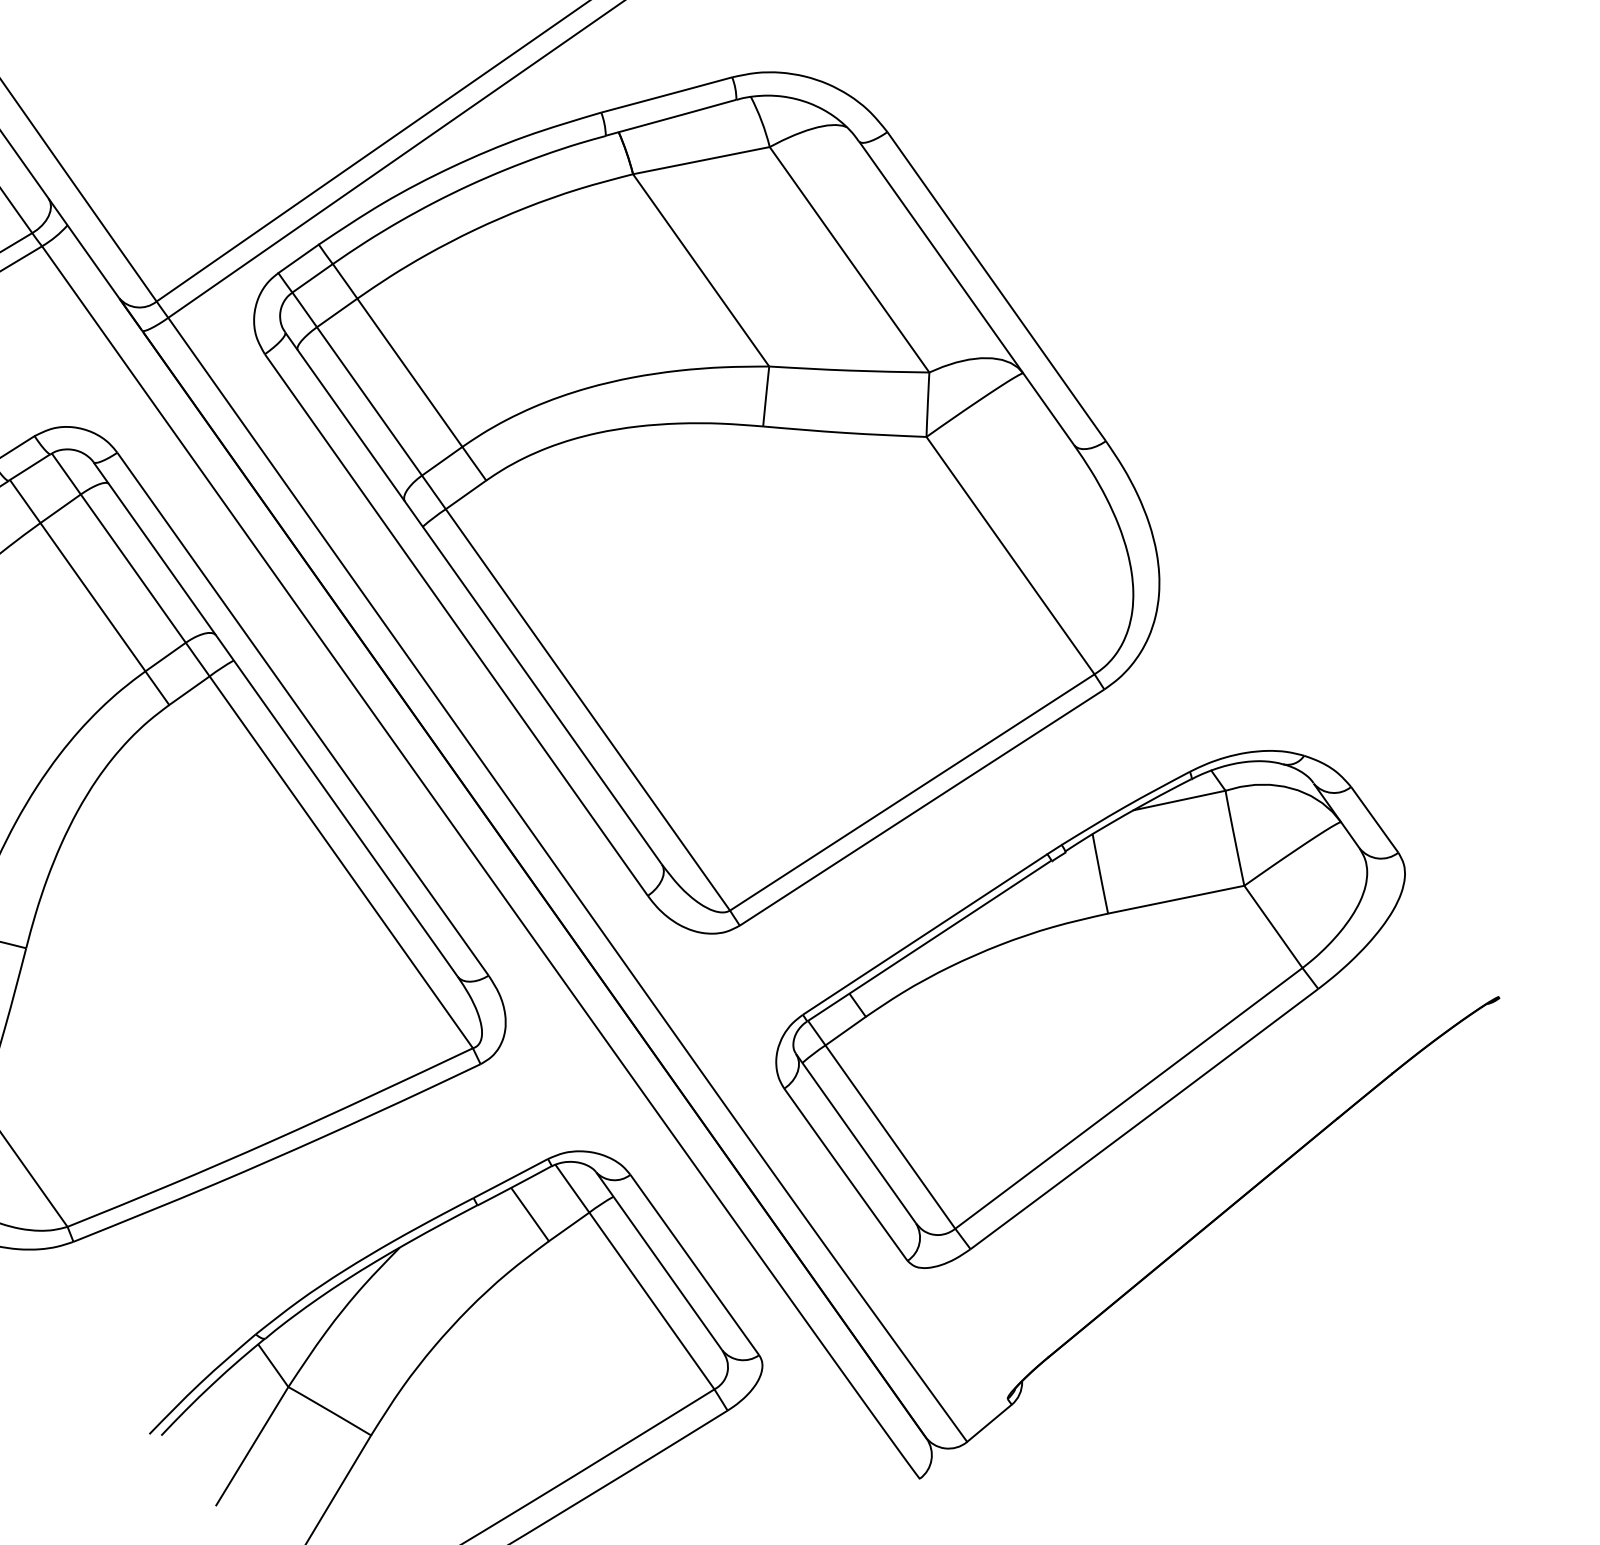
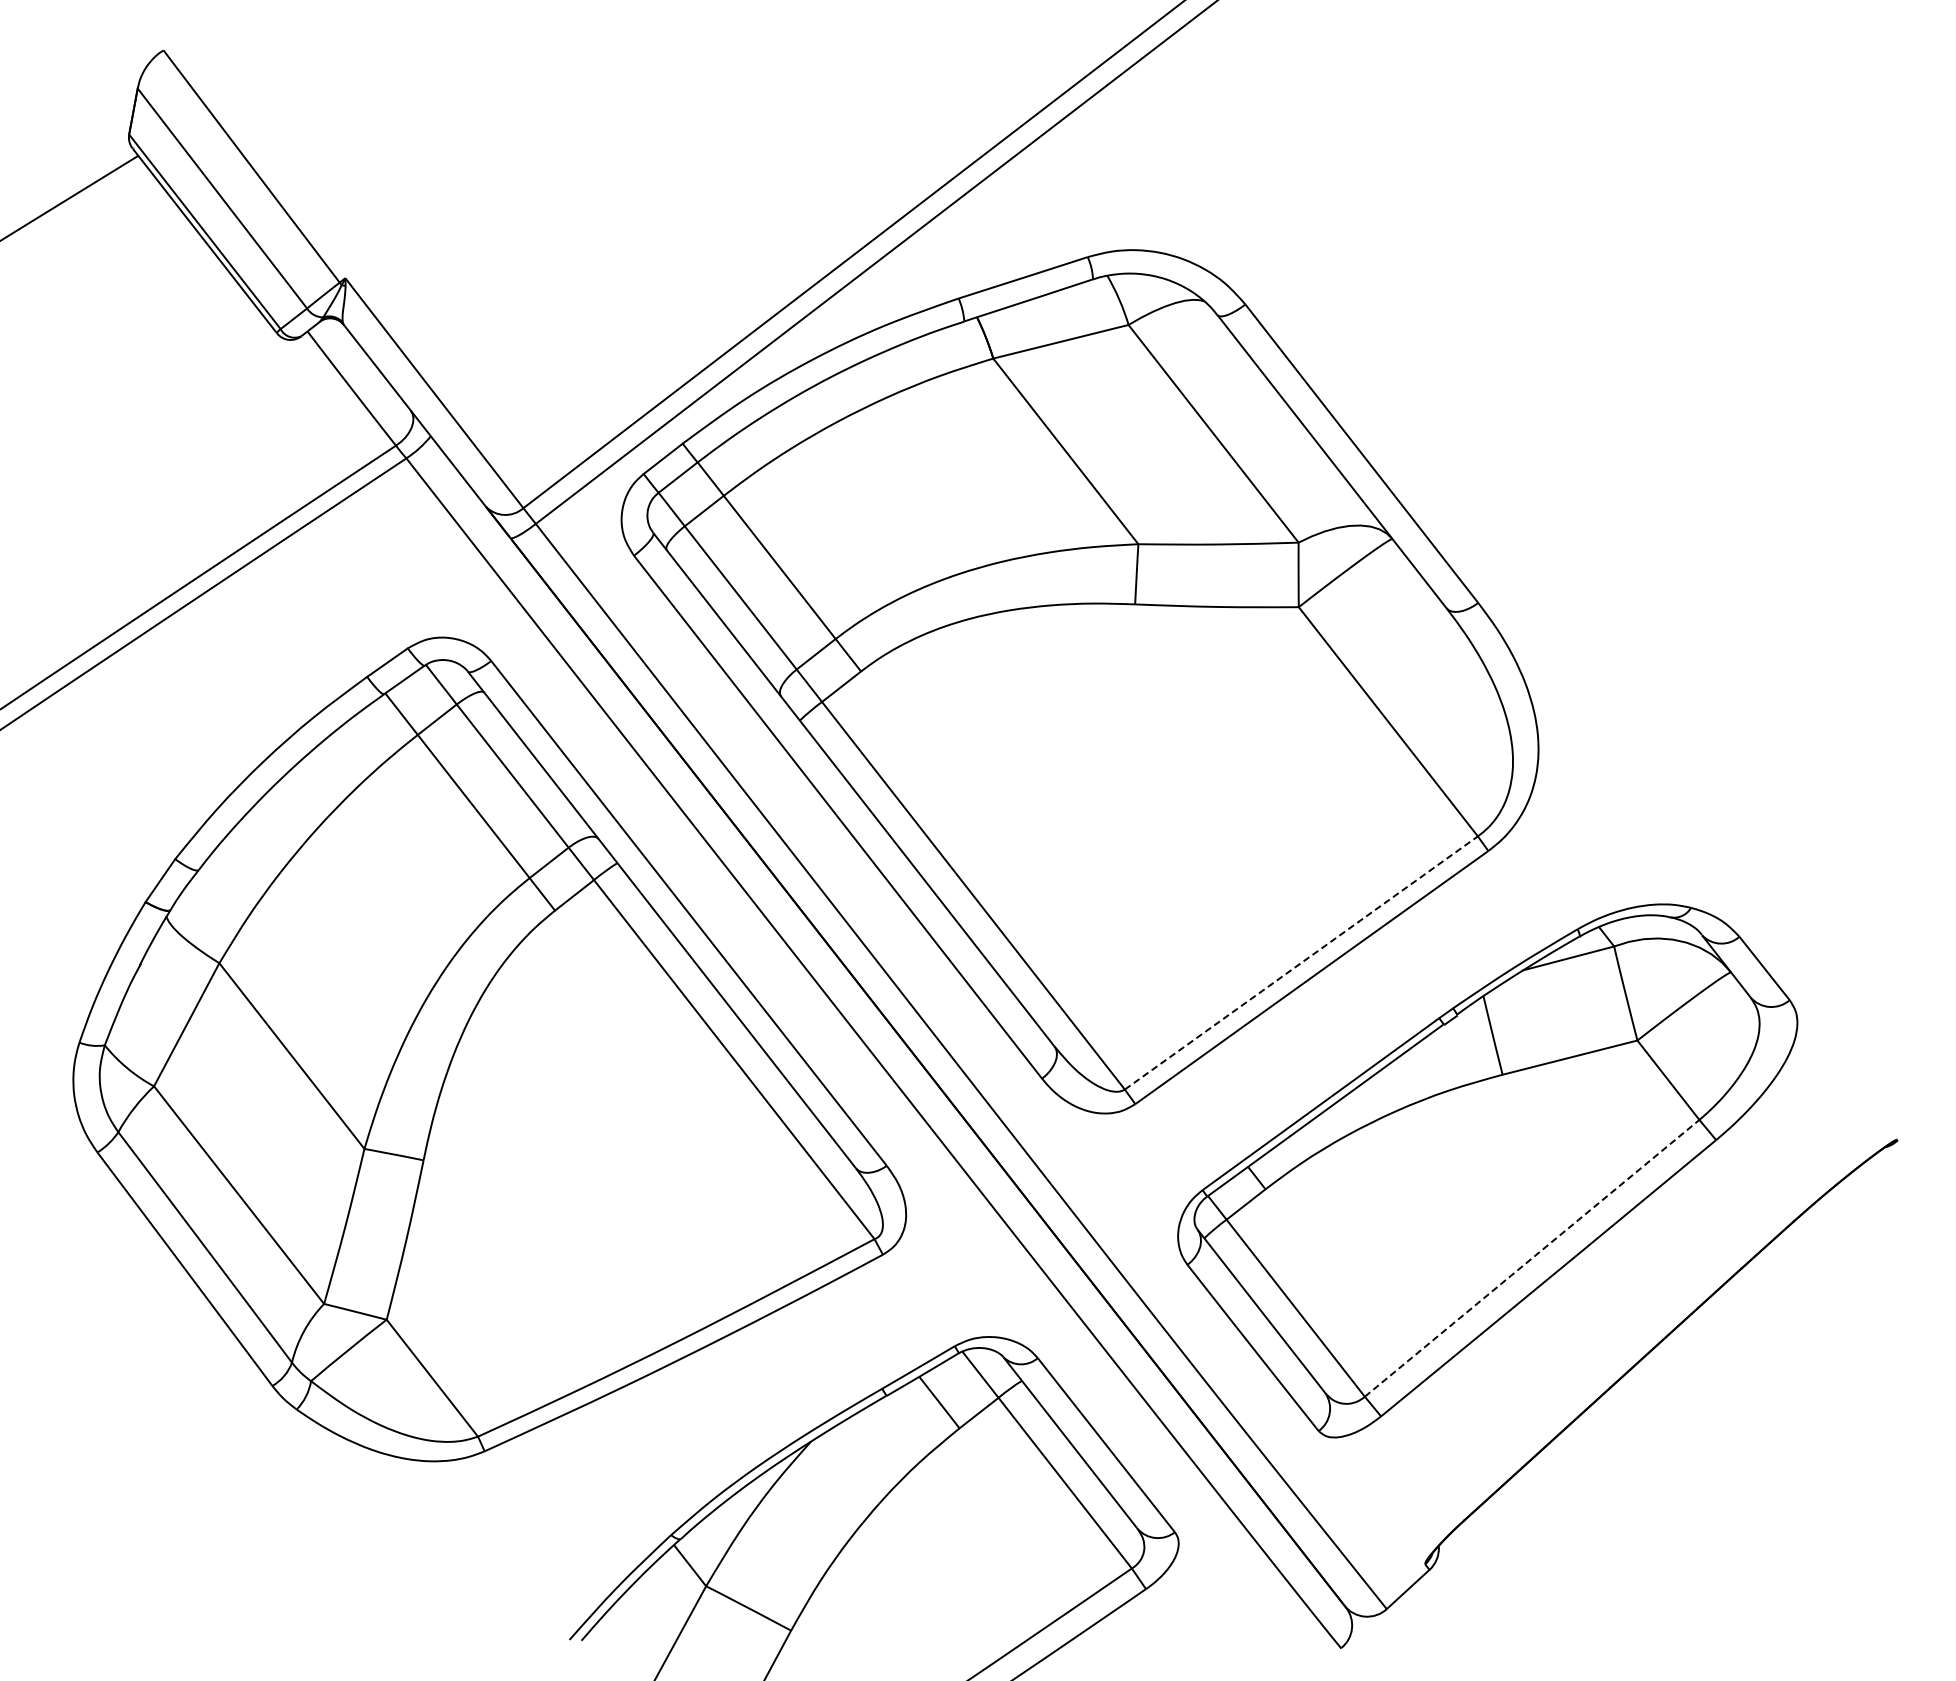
line: (912, 792) -> (1301, 962), solid -> dashed
line: (1129, 1098) -> (1532, 1258), solid -> dashed

